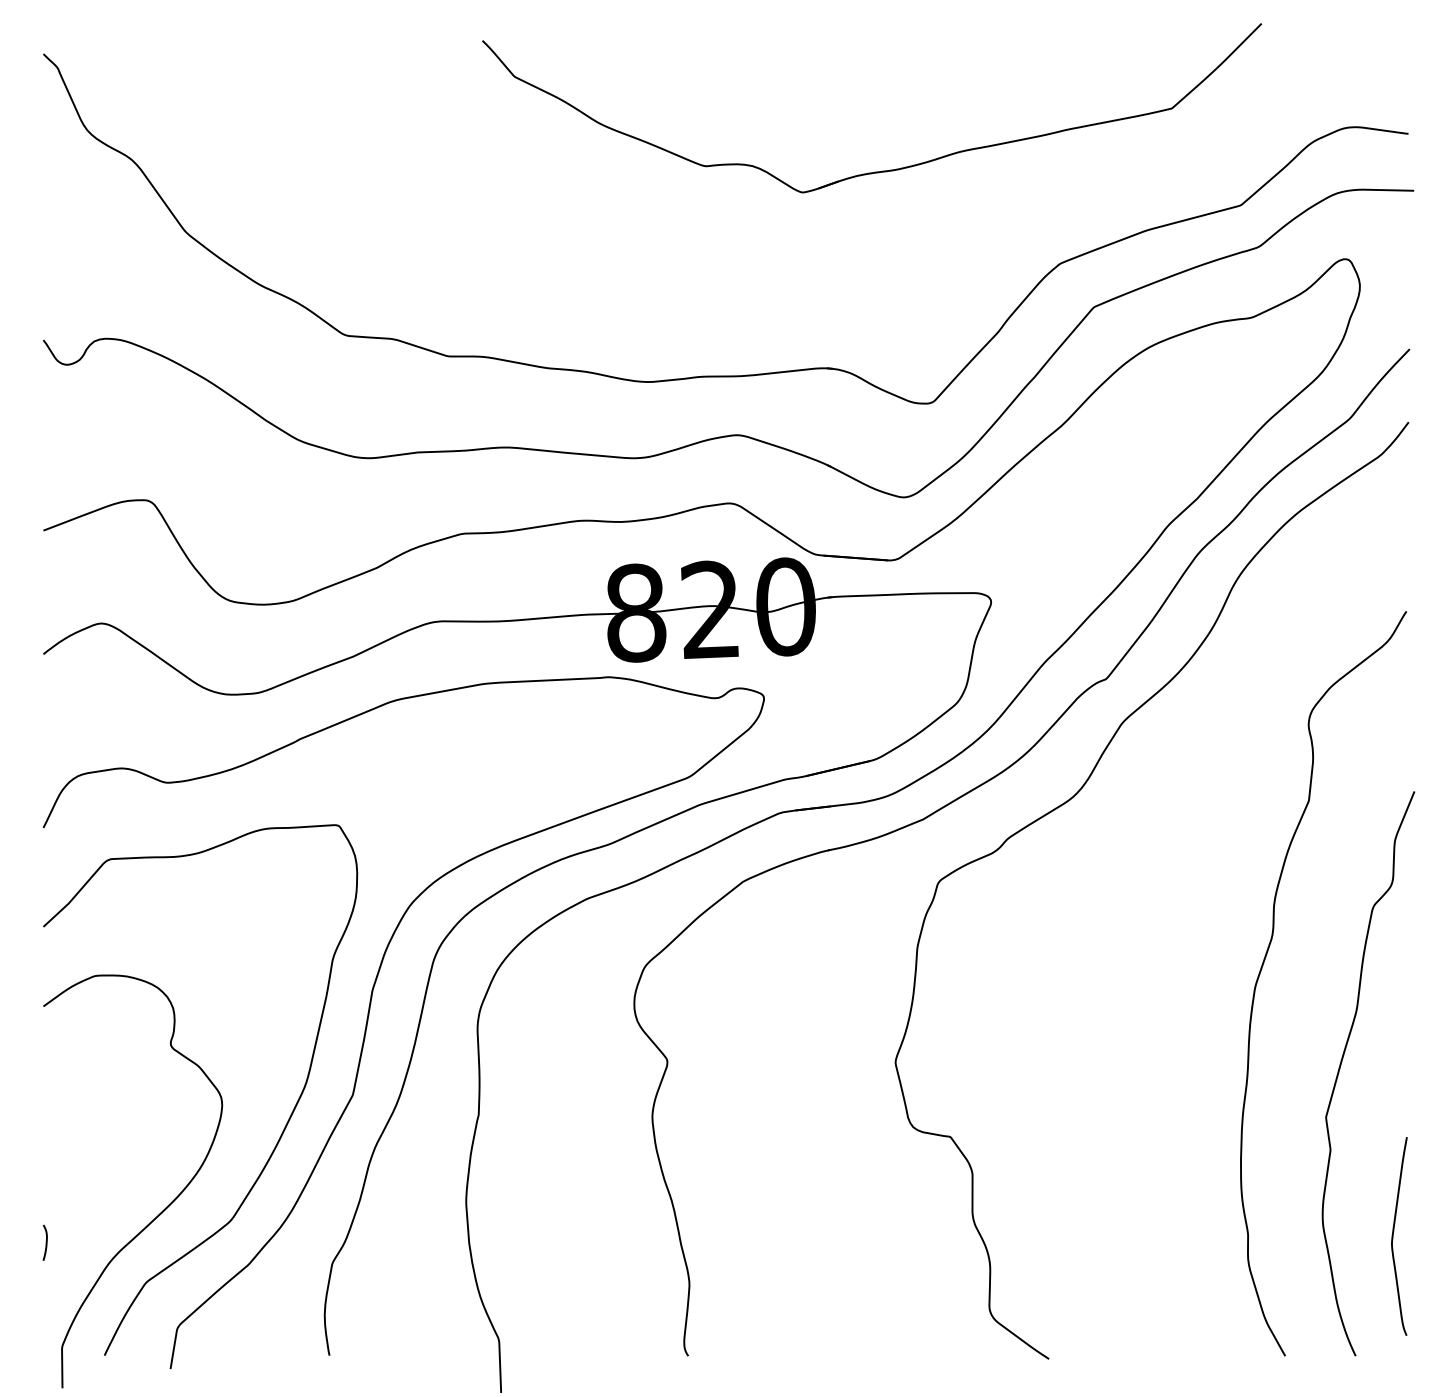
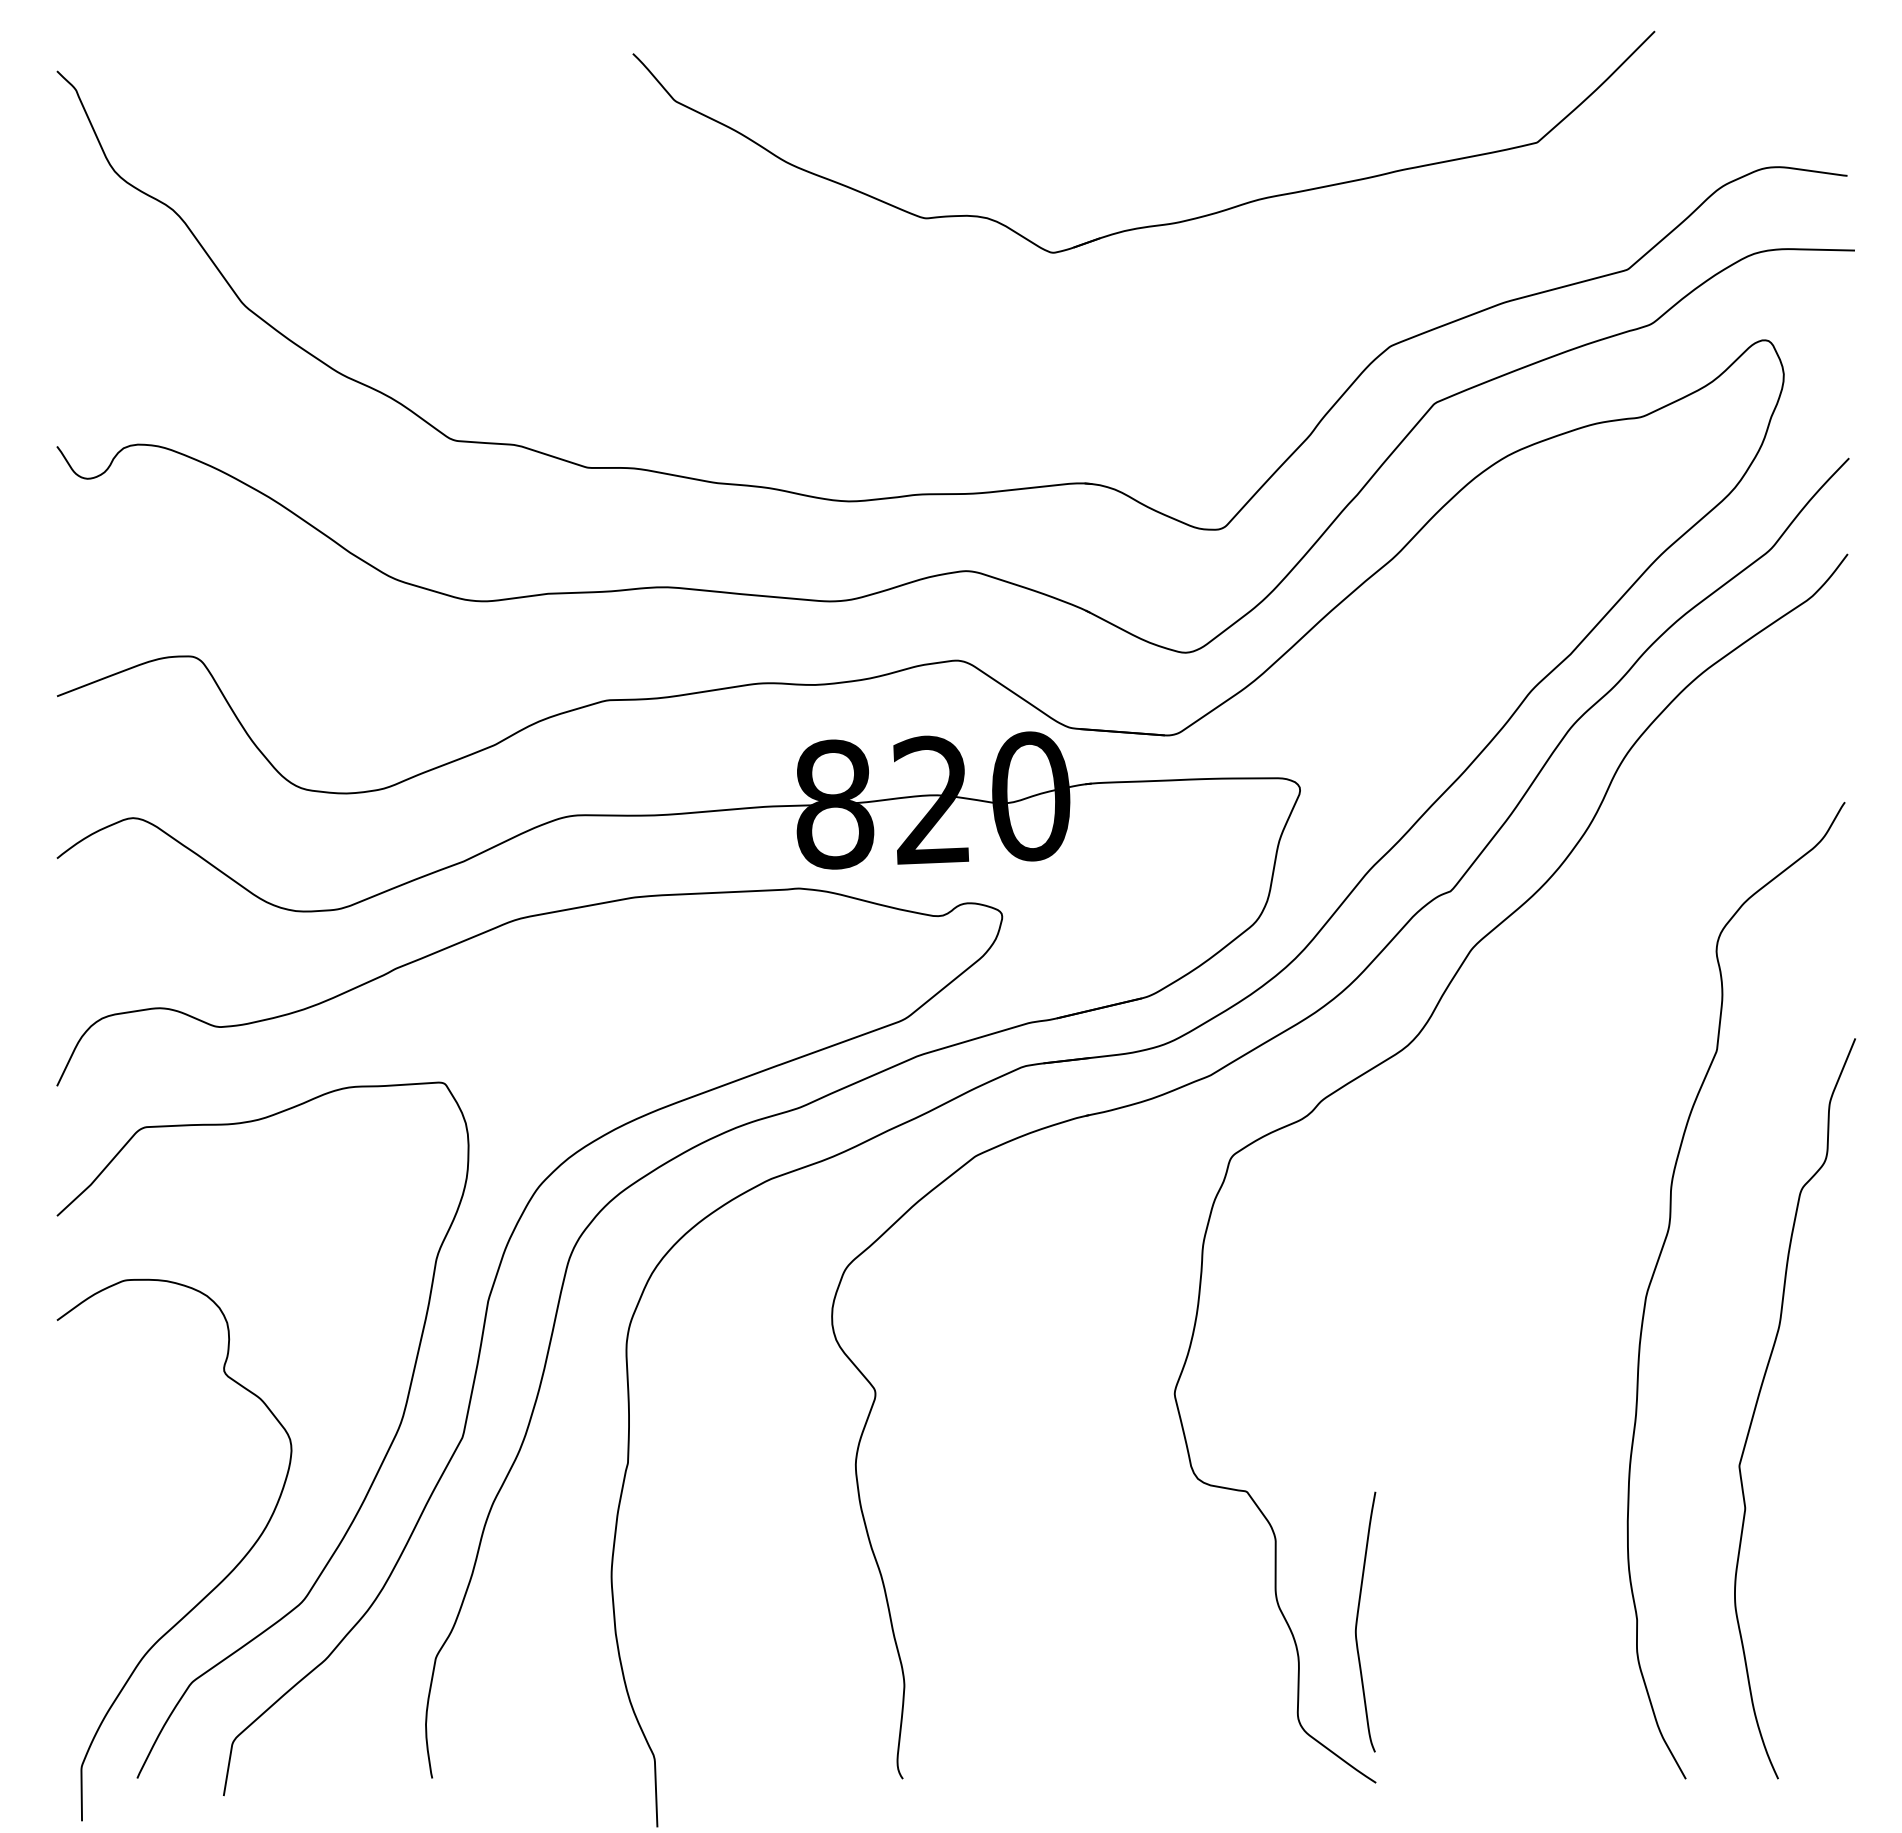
curve: (1393, 1235) -> (1357, 1621), moved
curve: (46, 1242) -> (60, 1630), removed

